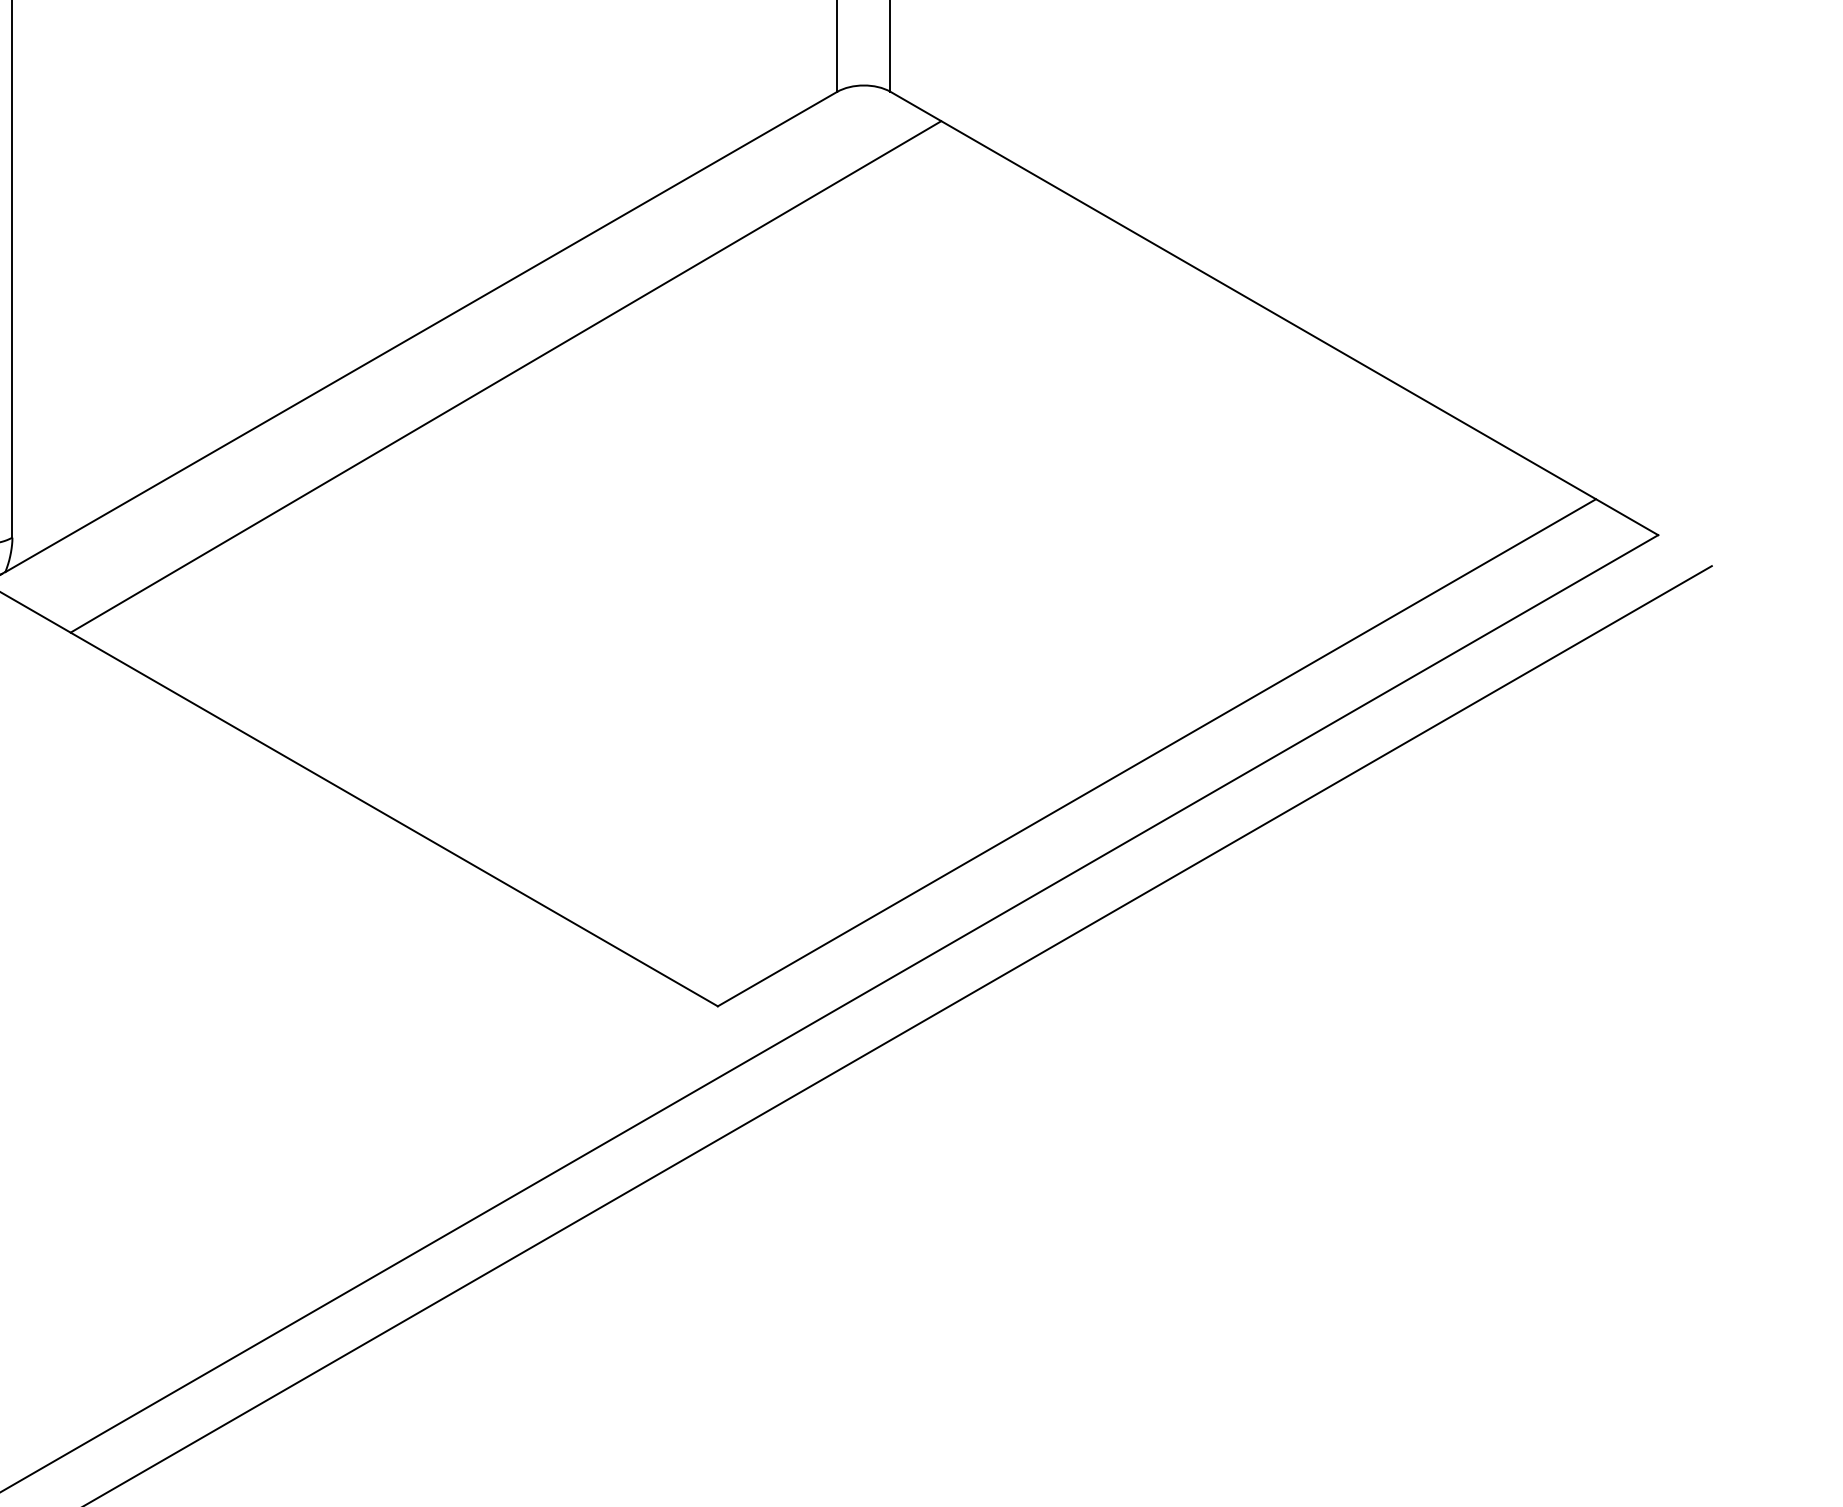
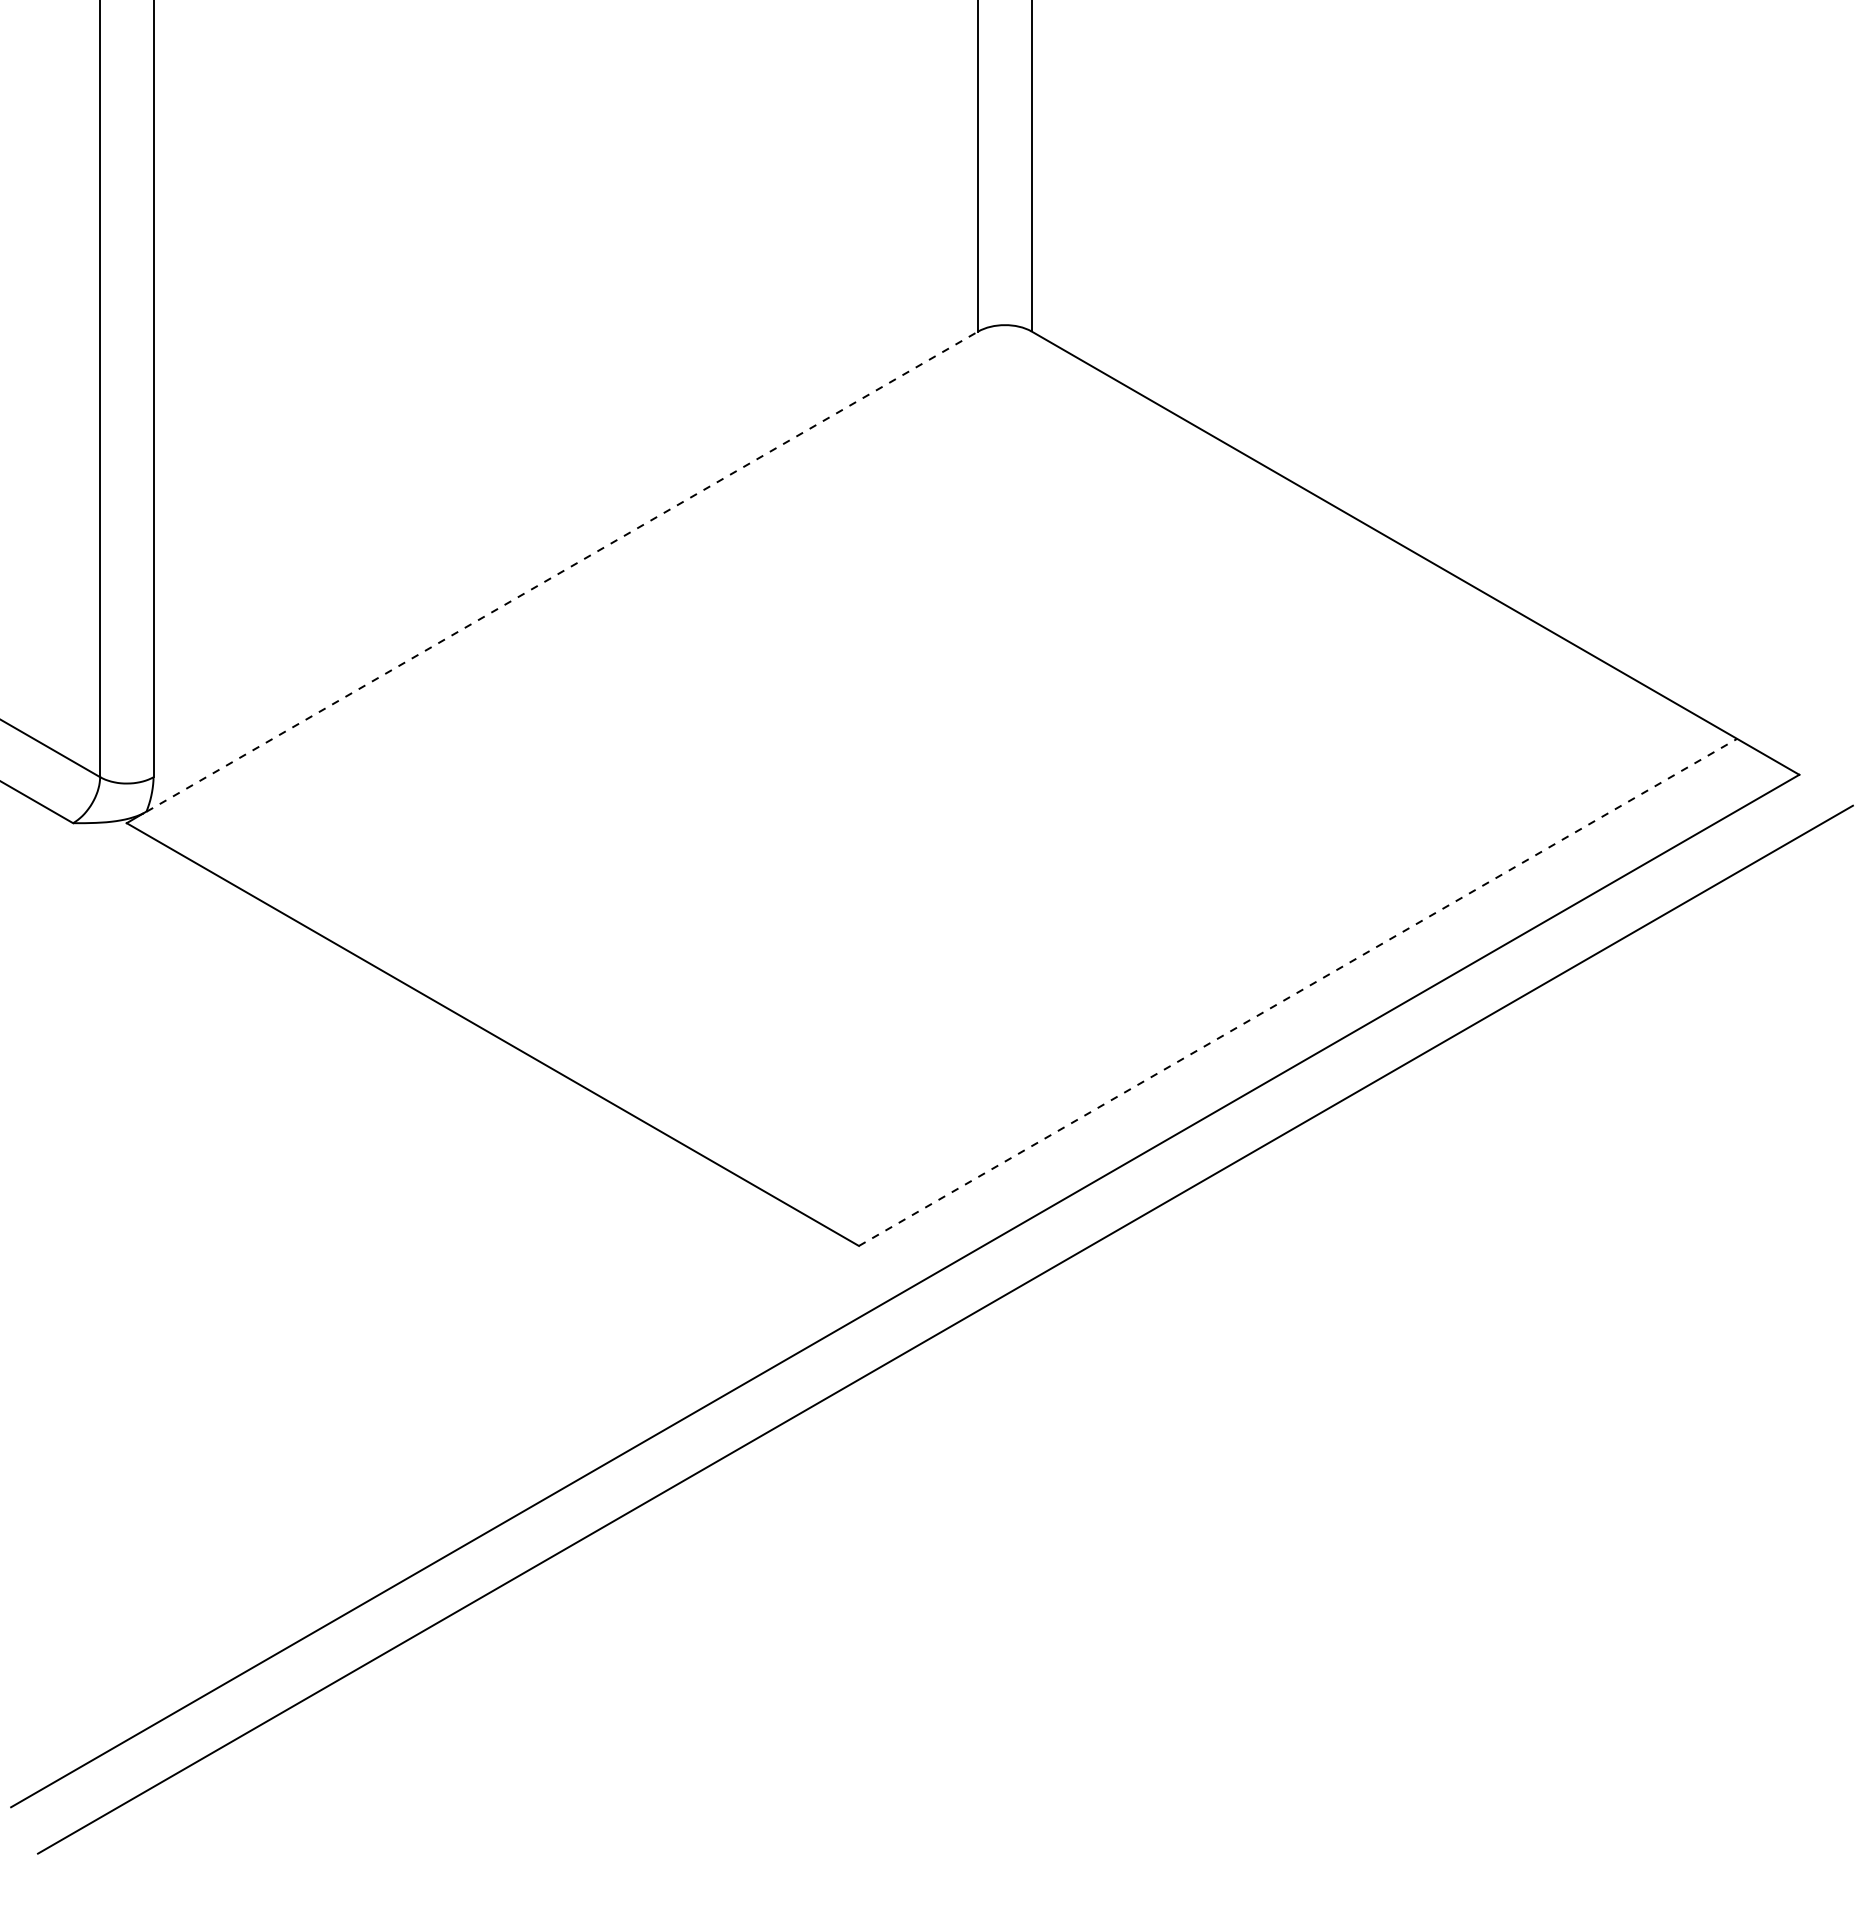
line: (421, 331) -> (562, 571), solid -> dashed
line: (505, 376) -> (646, 616), removed
line: (1157, 752) -> (1298, 992), solid -> dashed

